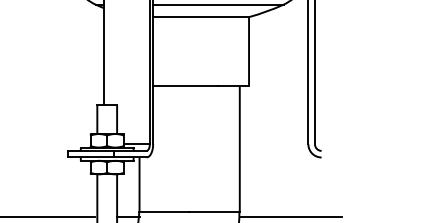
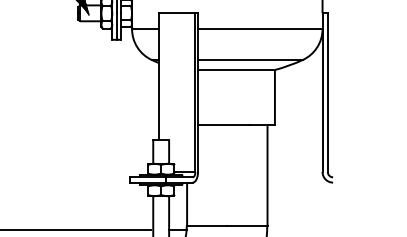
line: (290, 217) -> (308, 230), removed

